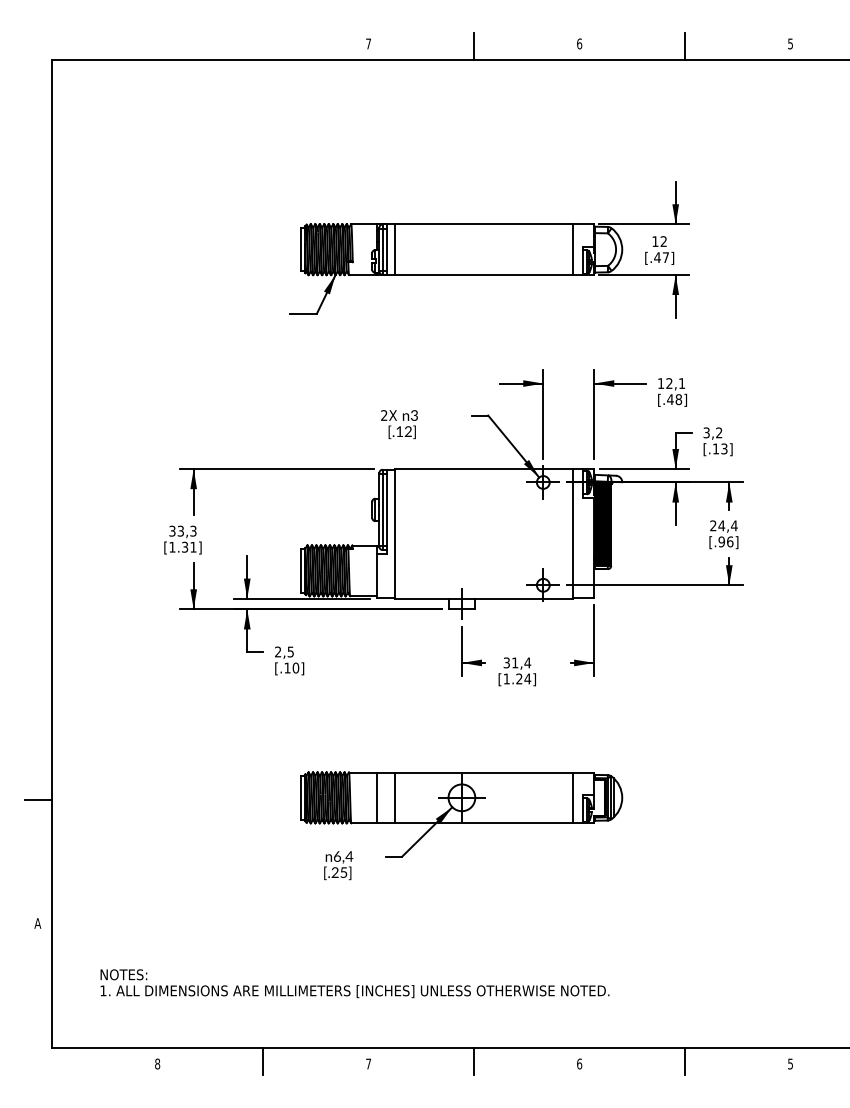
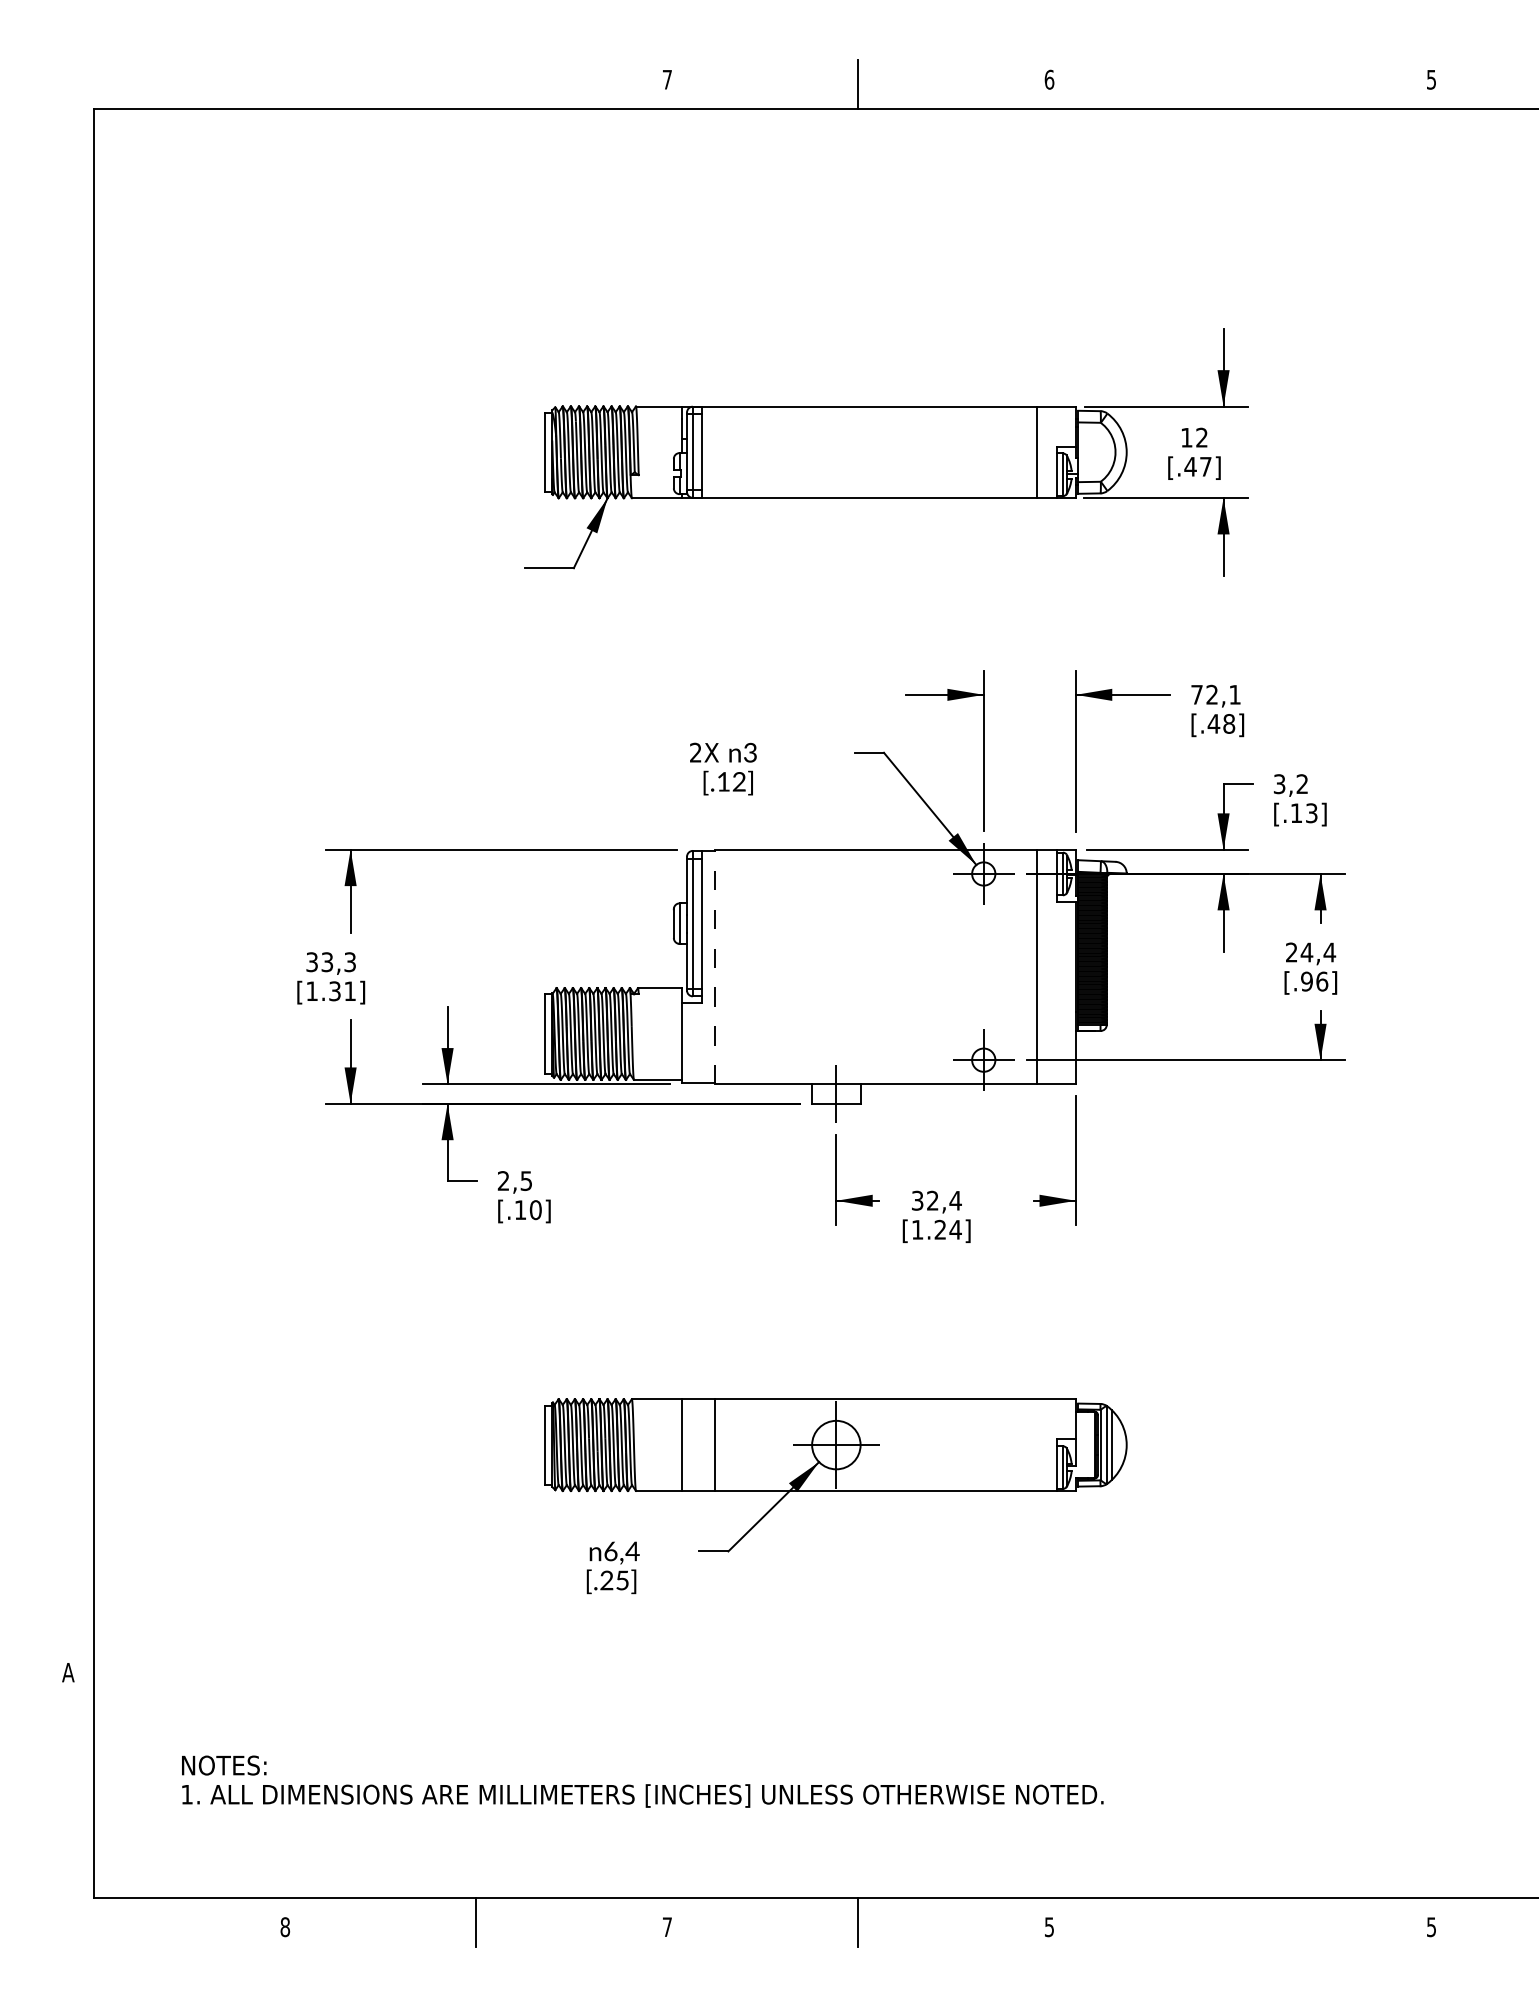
line: (685, 46) -> (1241, 84), removed
line: (394, 249) -> (714, 452), removed
text: (661, 383) -> (1197, 694), 12,1 -> 72,1
line: (394, 533) -> (714, 966), solid -> dashed
text: (515, 662) -> (933, 1199), 31,4 -> 32,4
line: (572, 797) -> (1036, 1444), removed
line: (38, 800) -> (69, 1449), removed
line: (685, 1060) -> (1241, 1920), removed
text: (579, 1063) -> (1049, 1926), 6 -> 5

